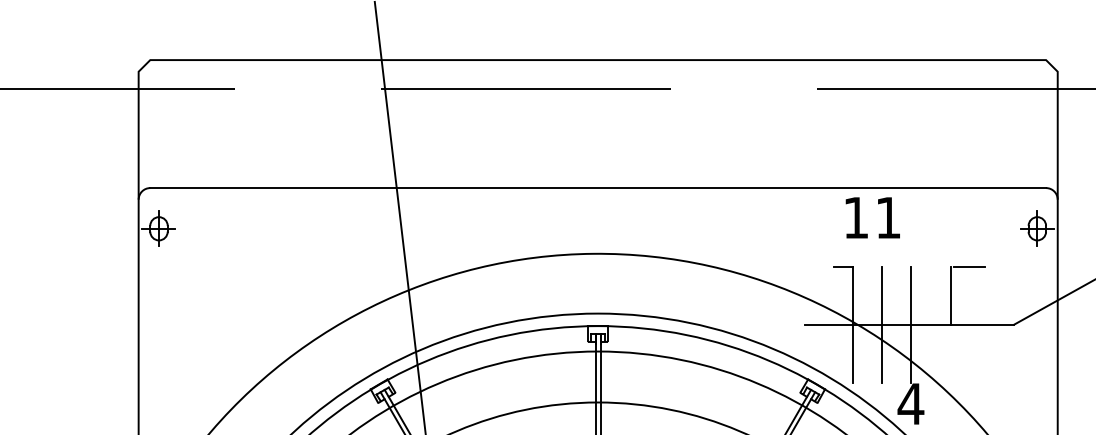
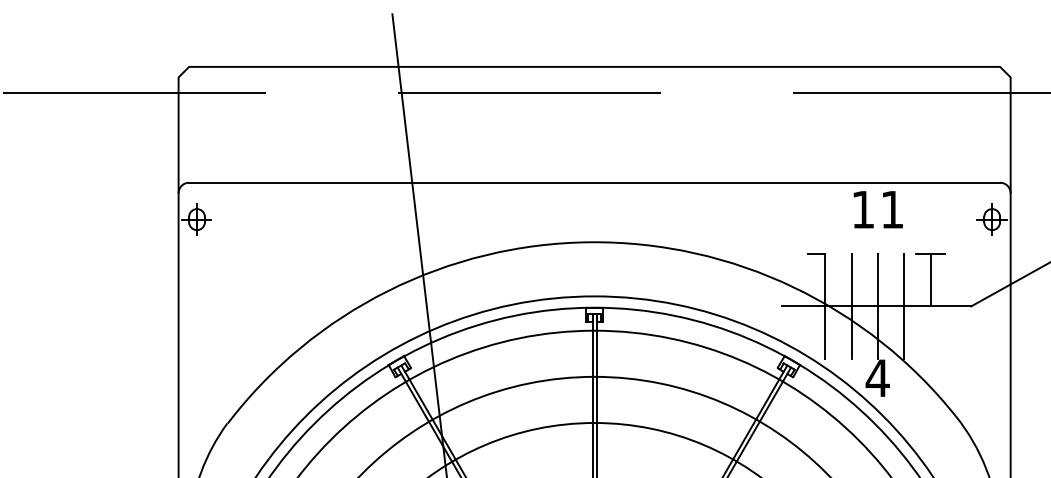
text: (871, 217) -> (877, 209), moved
line: (950, 294) -> (930, 279), moved
line: (940, 324) -> (904, 306), added

